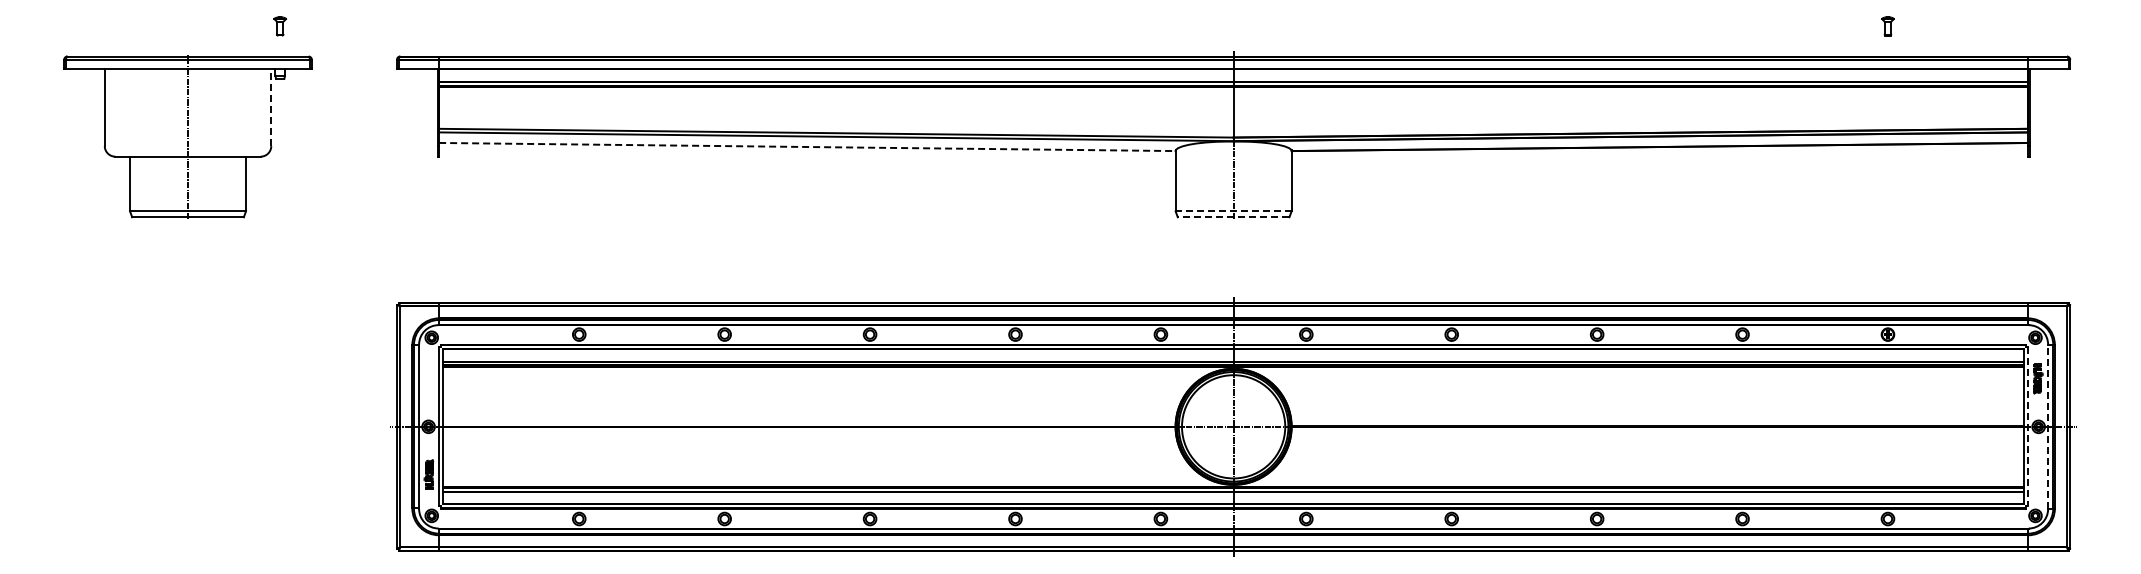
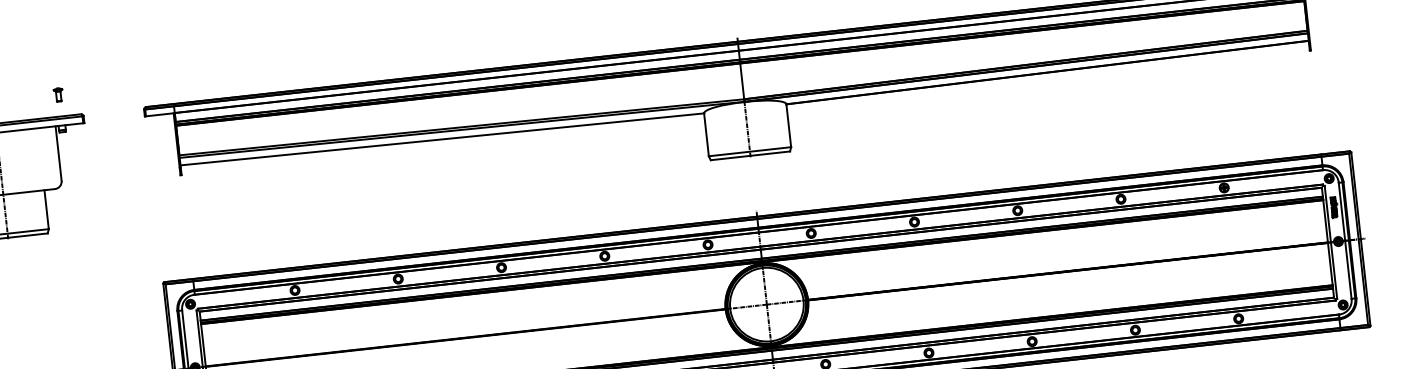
line: (271, 107) -> (58, 153), dashed -> solid
line: (807, 147) -> (442, 139), dashed -> solid
line: (1233, 211) -> (749, 151), dashed -> solid
line: (1233, 217) -> (750, 156), dashed -> solid
line: (2028, 426) -> (1331, 242), dashed -> solid
line: (2048, 426) -> (1345, 240), dashed -> solid

